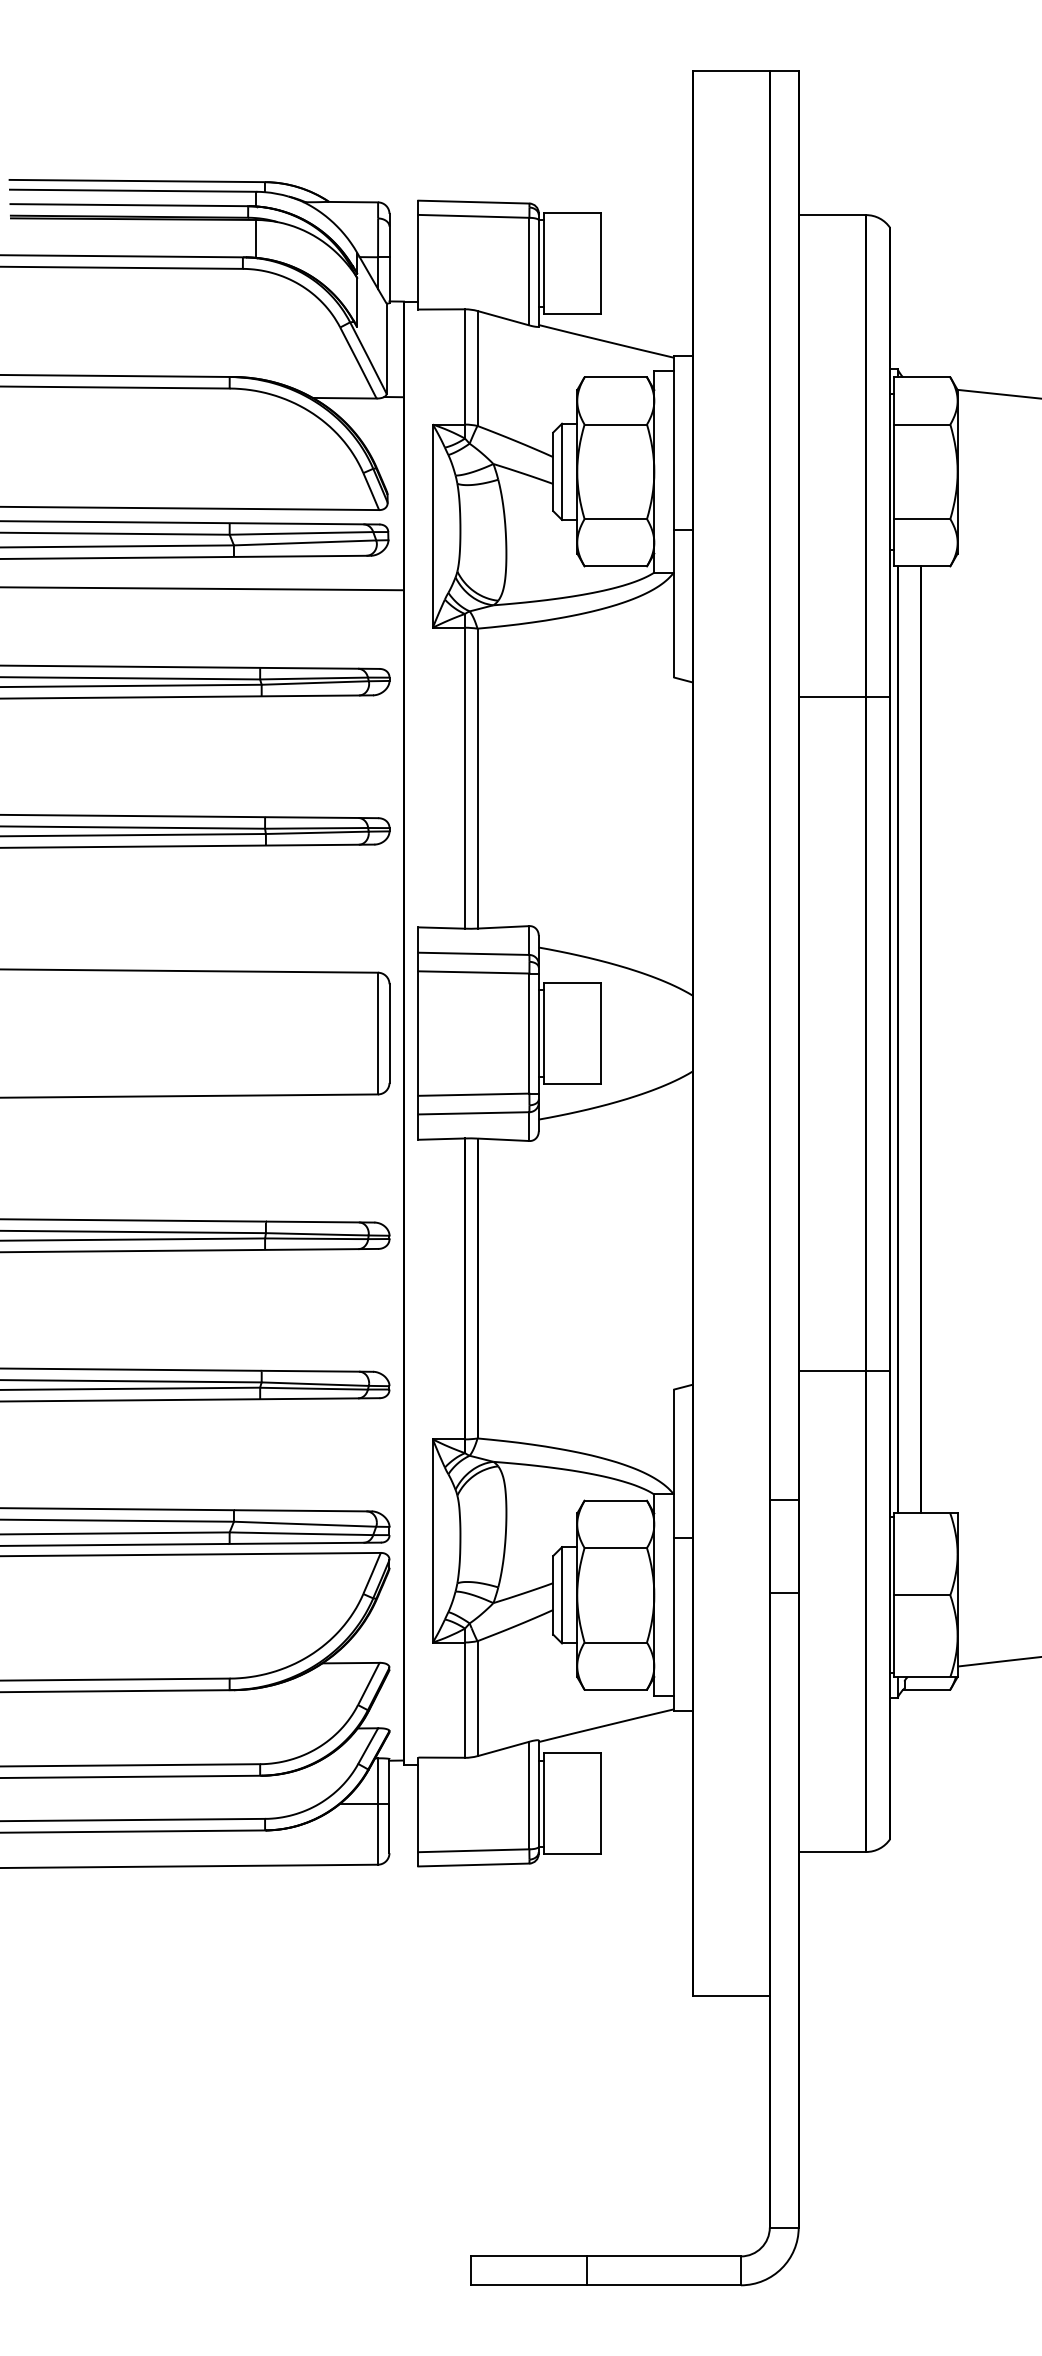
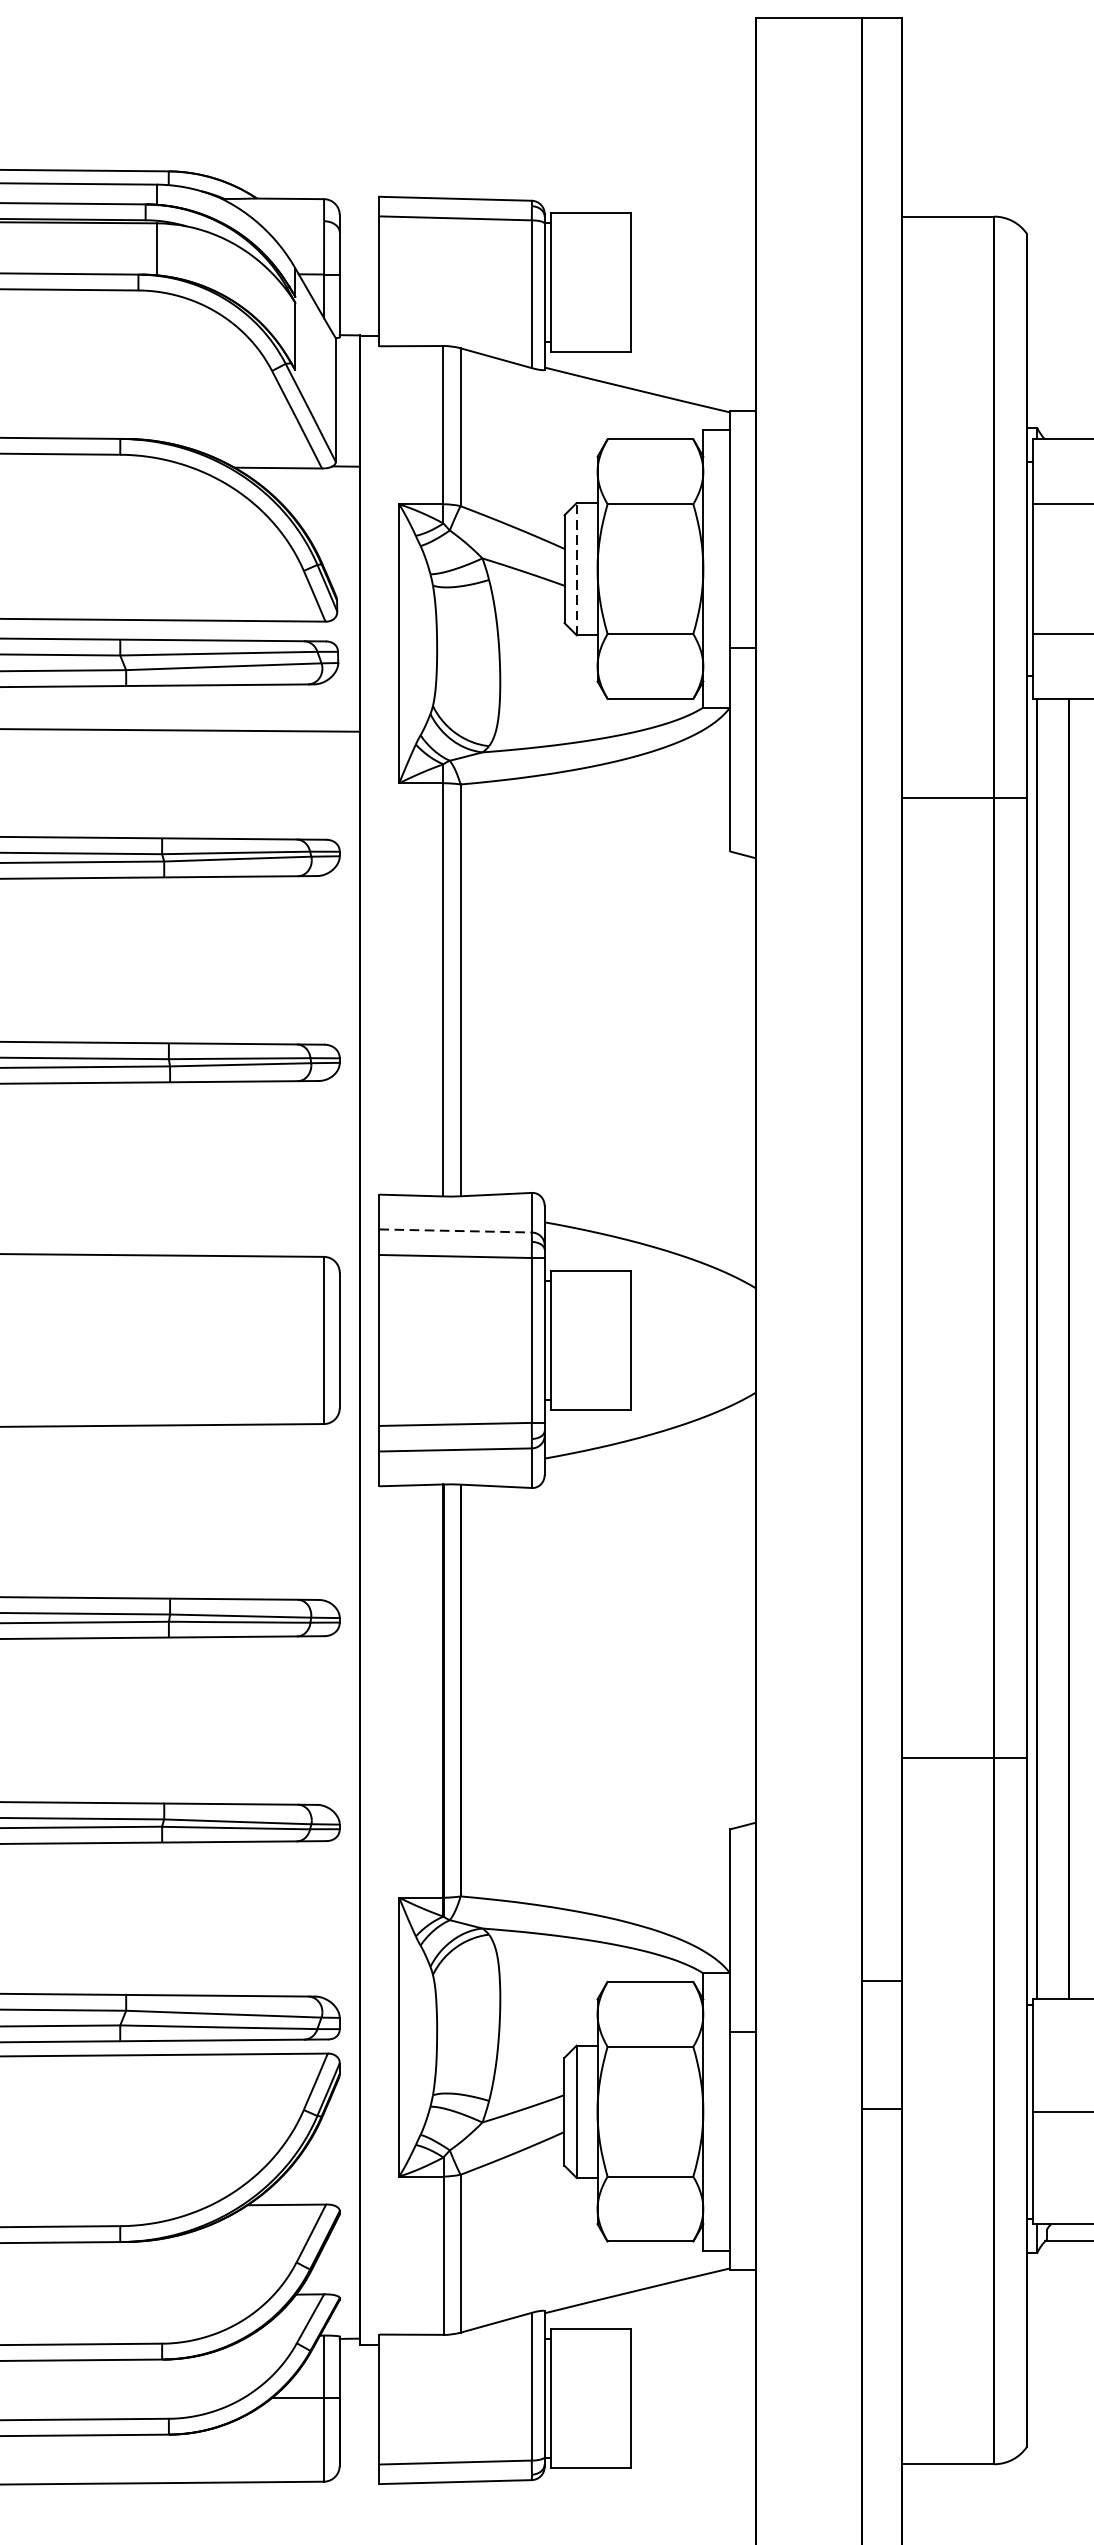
line: (562, 471) -> (577, 568), solid -> dashed
line: (844, 696) -> (964, 797), moved
line: (473, 953) -> (455, 1230), solid -> dashed
line: (844, 1370) -> (964, 1757), moved

